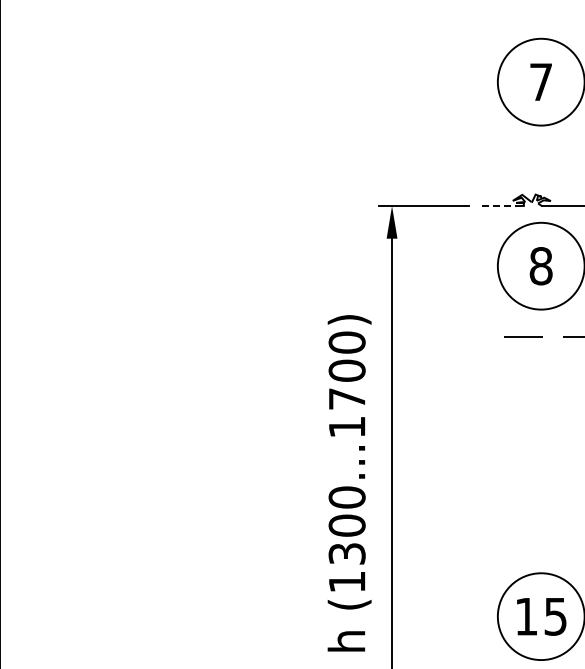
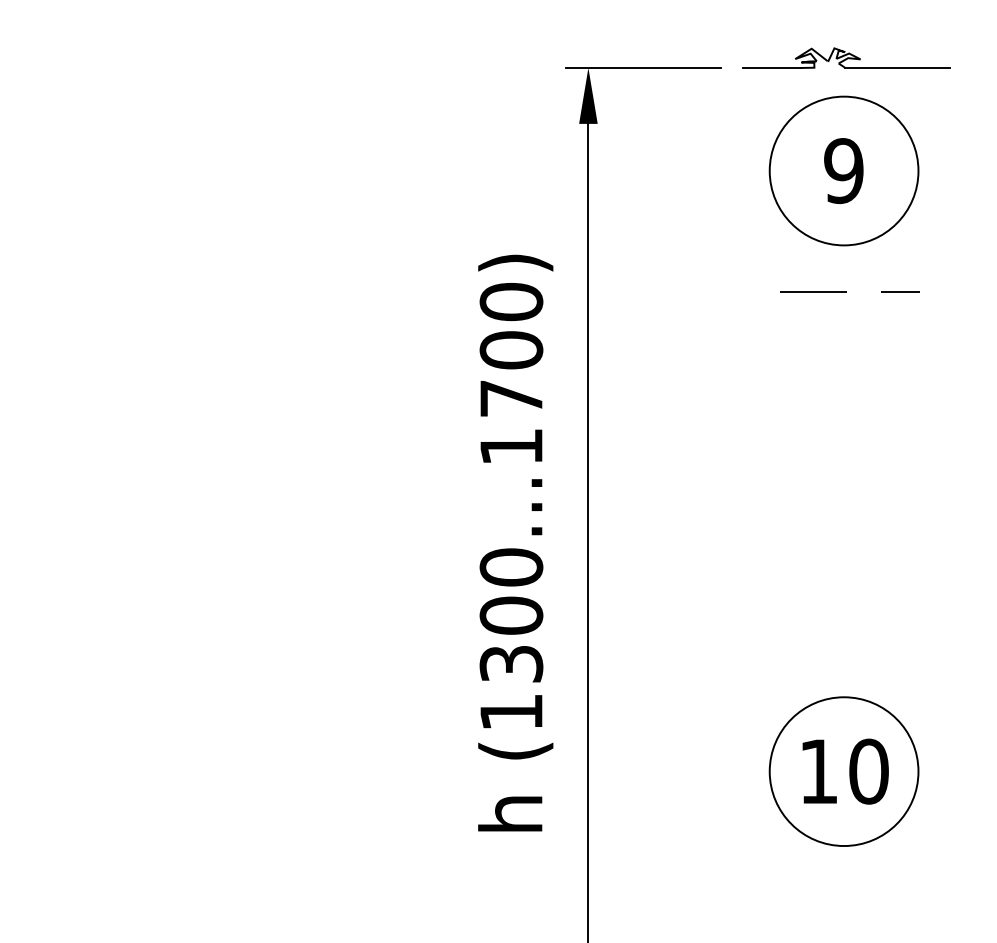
line: (499, 206) -> (772, 68), dashed -> solid
text: (540, 266) -> (842, 171), 8 -> 9
text: (555, 616) -> (868, 771), 15 -> 10

